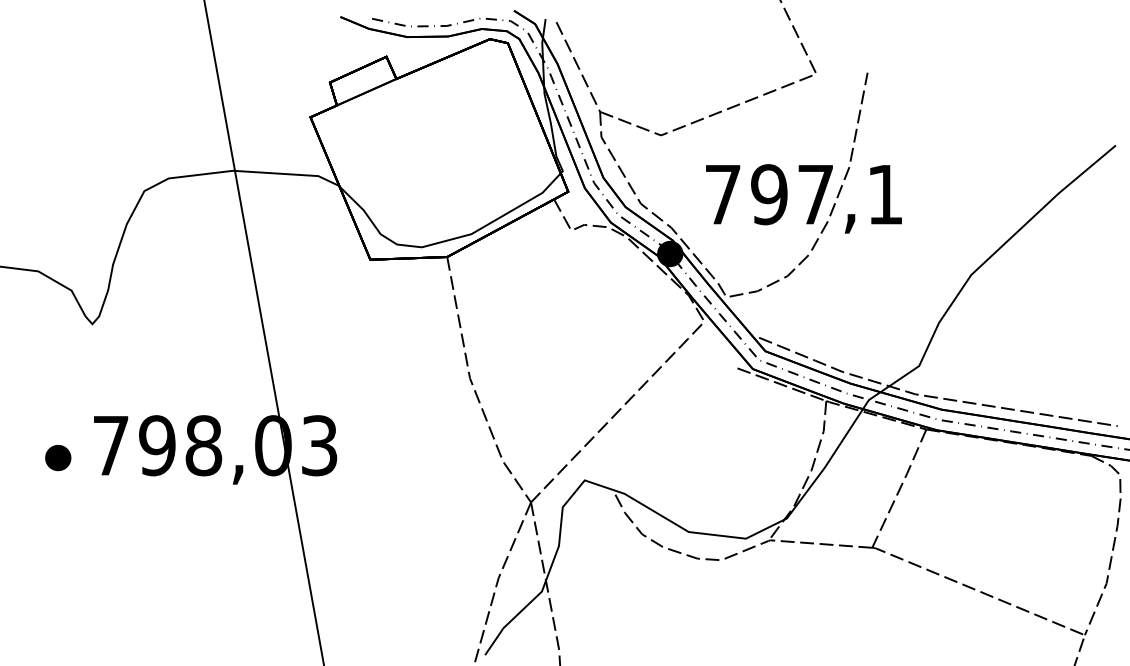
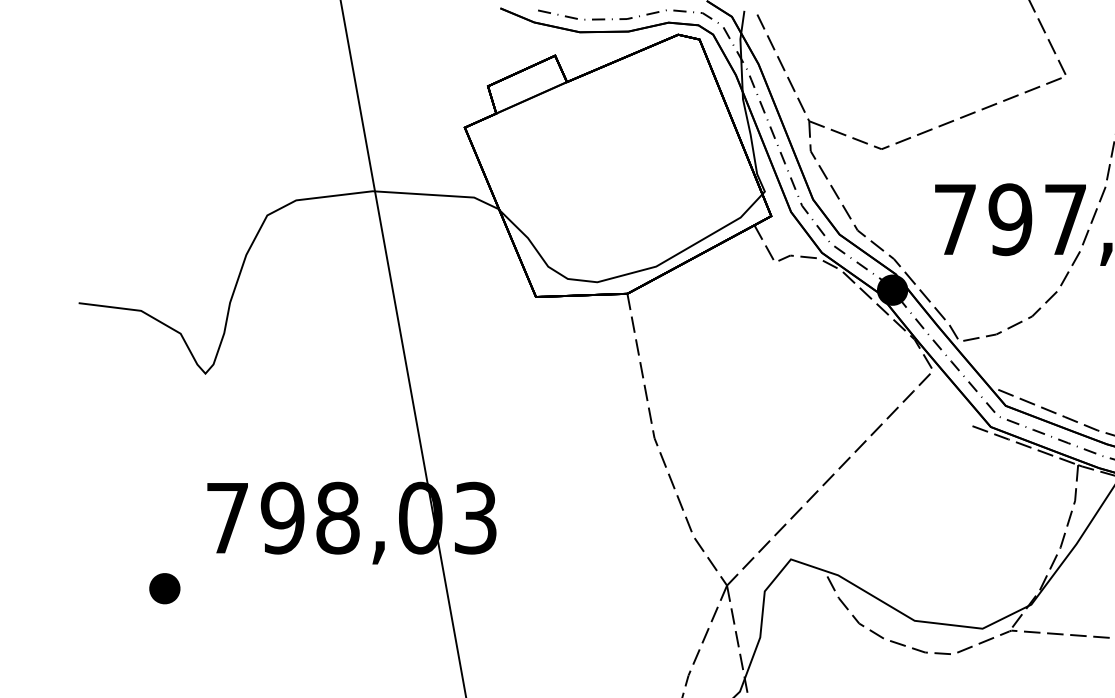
part: (58, 458) -> (165, 589), moved

